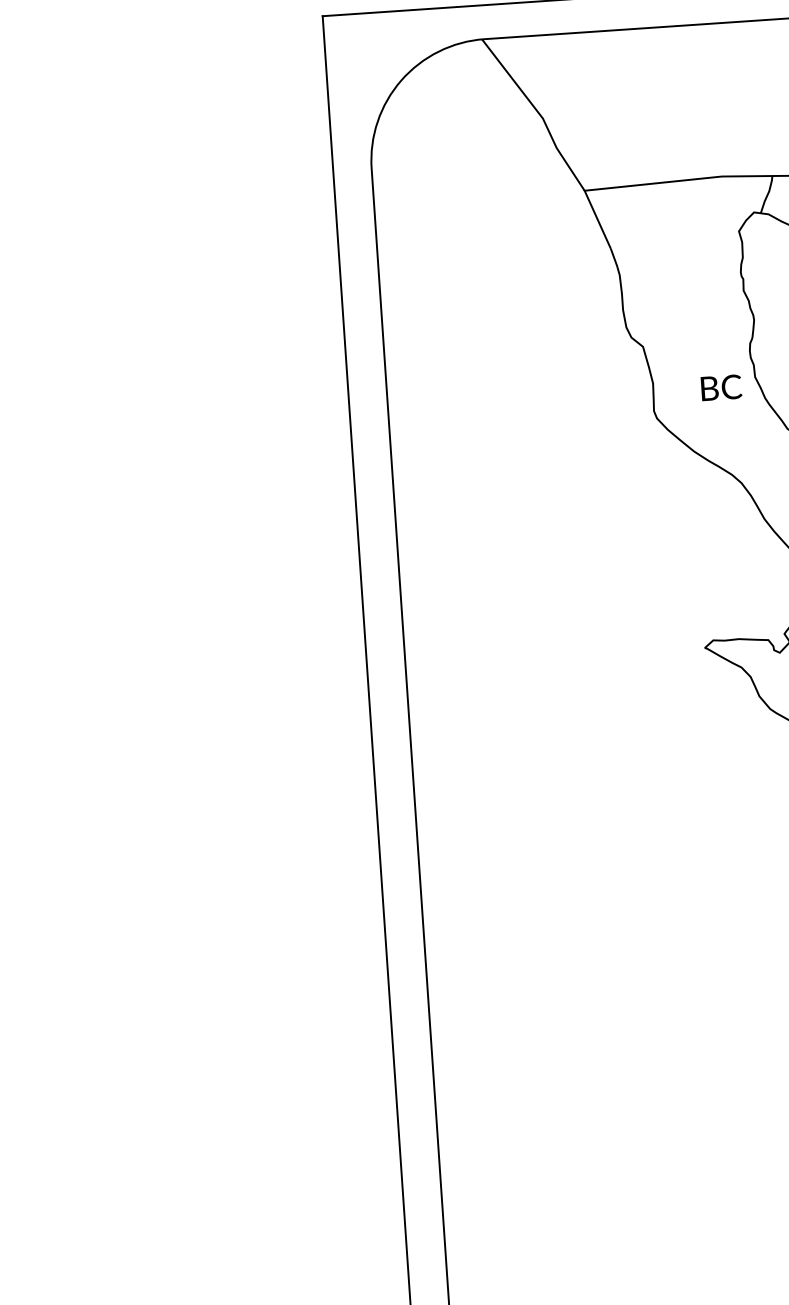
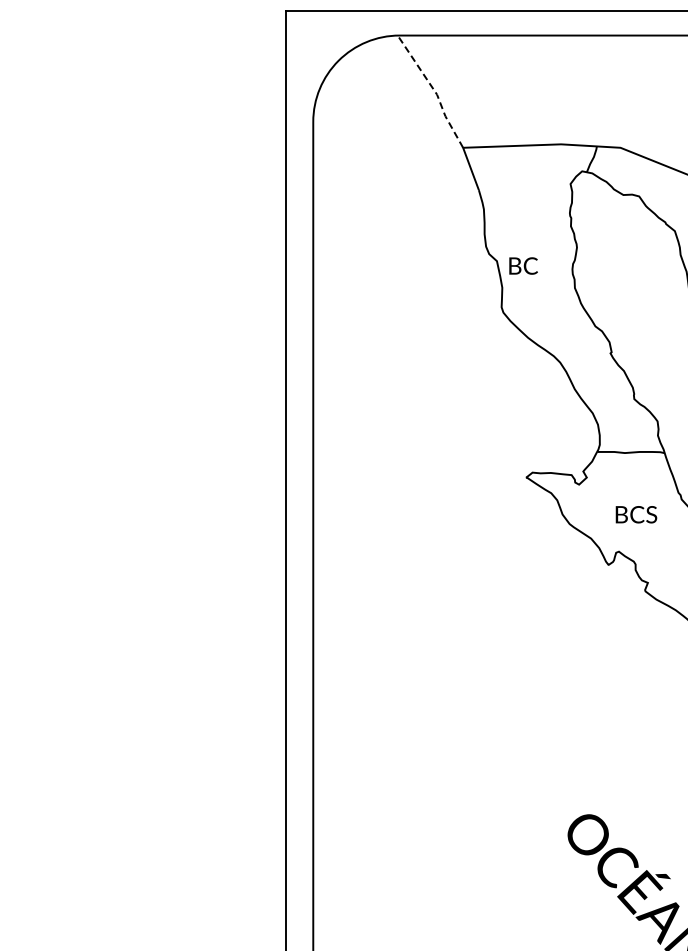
line: (539, 114) -> (434, 91), solid -> dashed
text: (721, 387) -> (523, 265), moved

